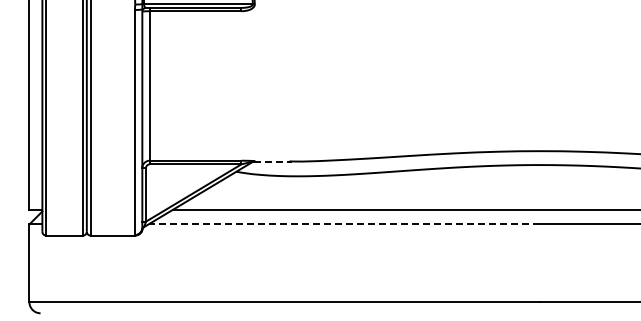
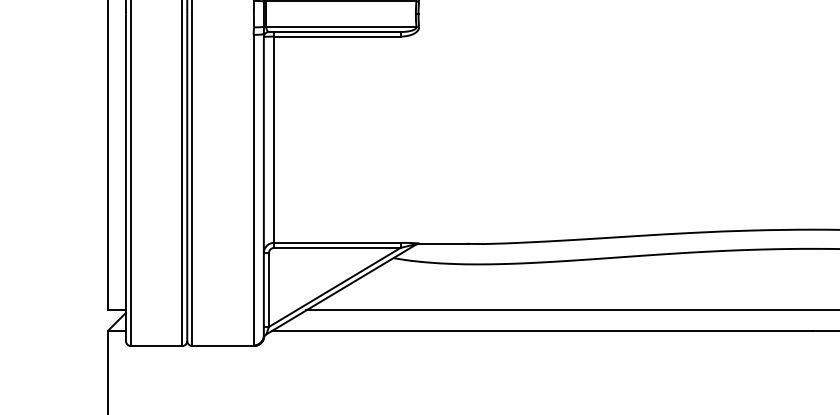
line: (273, 161) -> (444, 243), dashed -> solid
line: (344, 224) -> (542, 330), dashed -> solid

